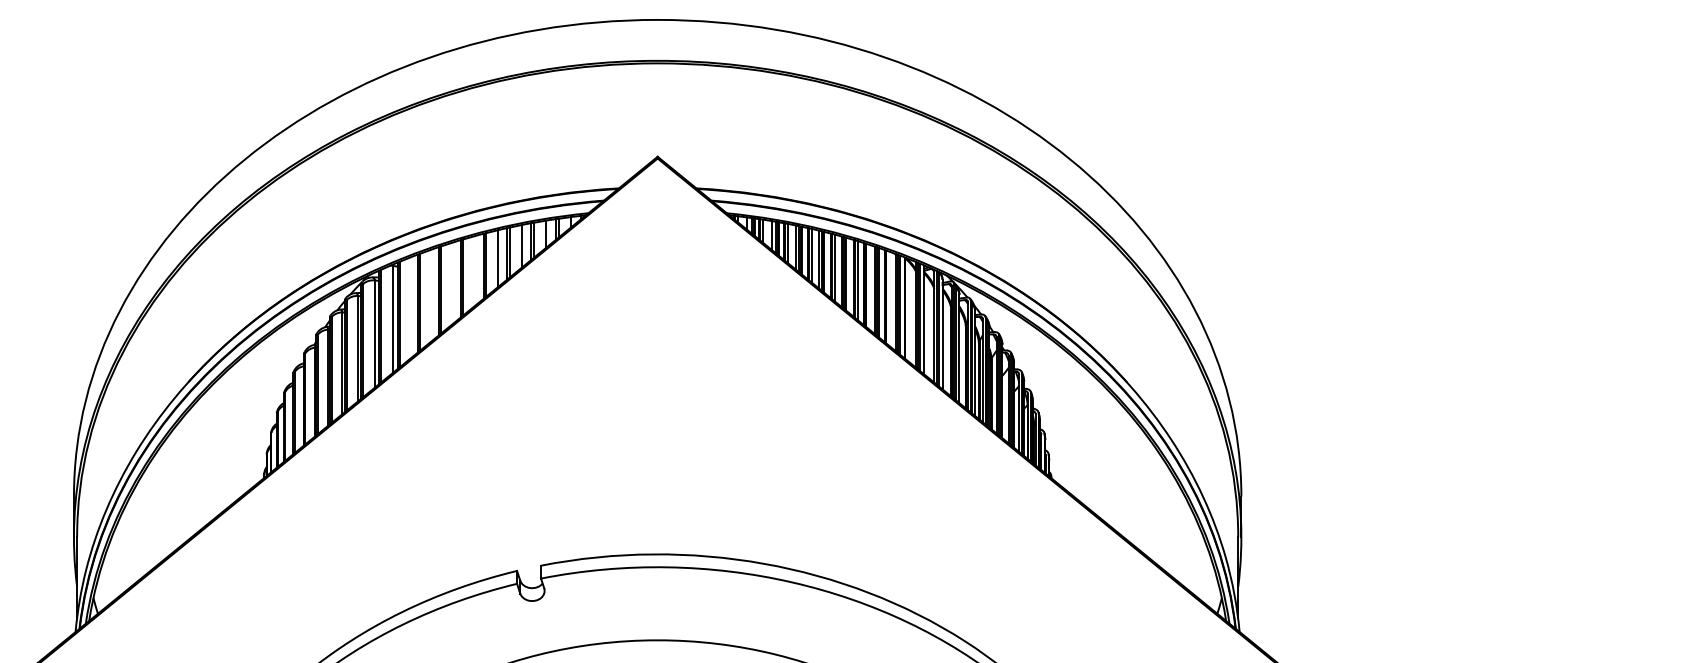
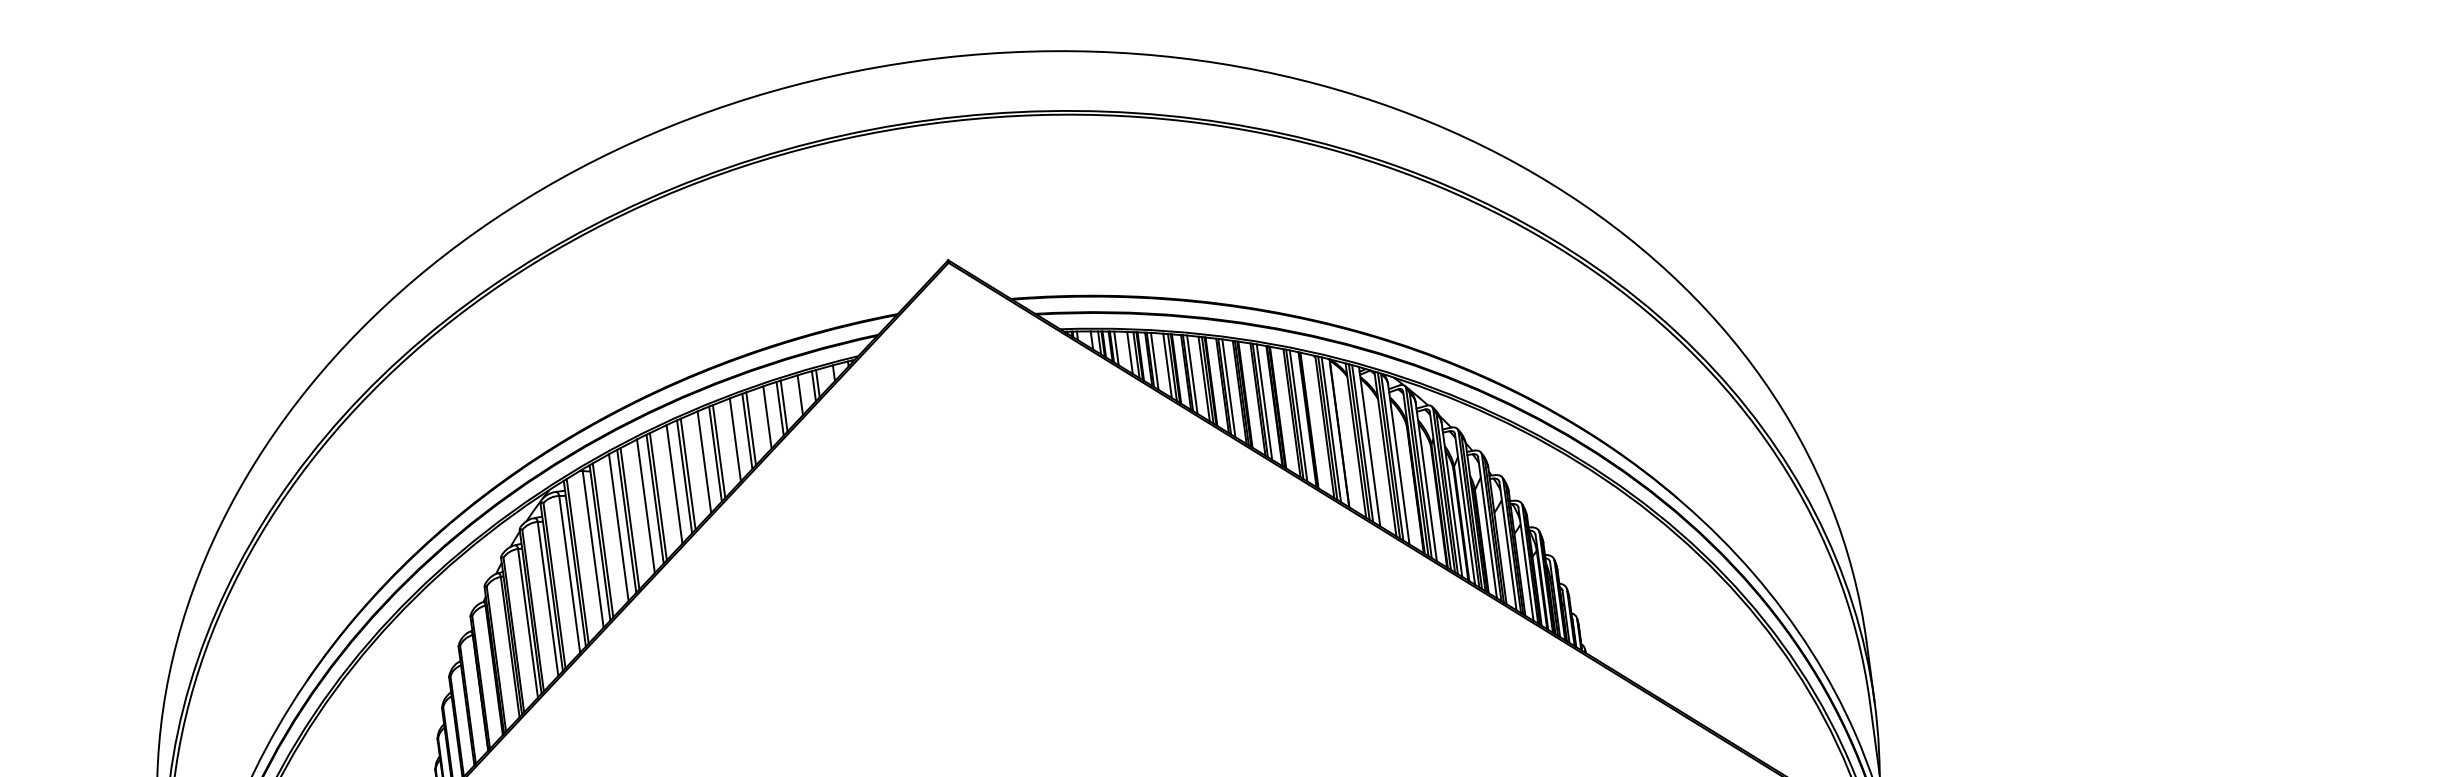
line: (475, 270) -> (704, 461), added
line: (453, 282) -> (674, 483), added
line: (432, 294) -> (646, 505), added
line: (411, 306) -> (618, 526), added

